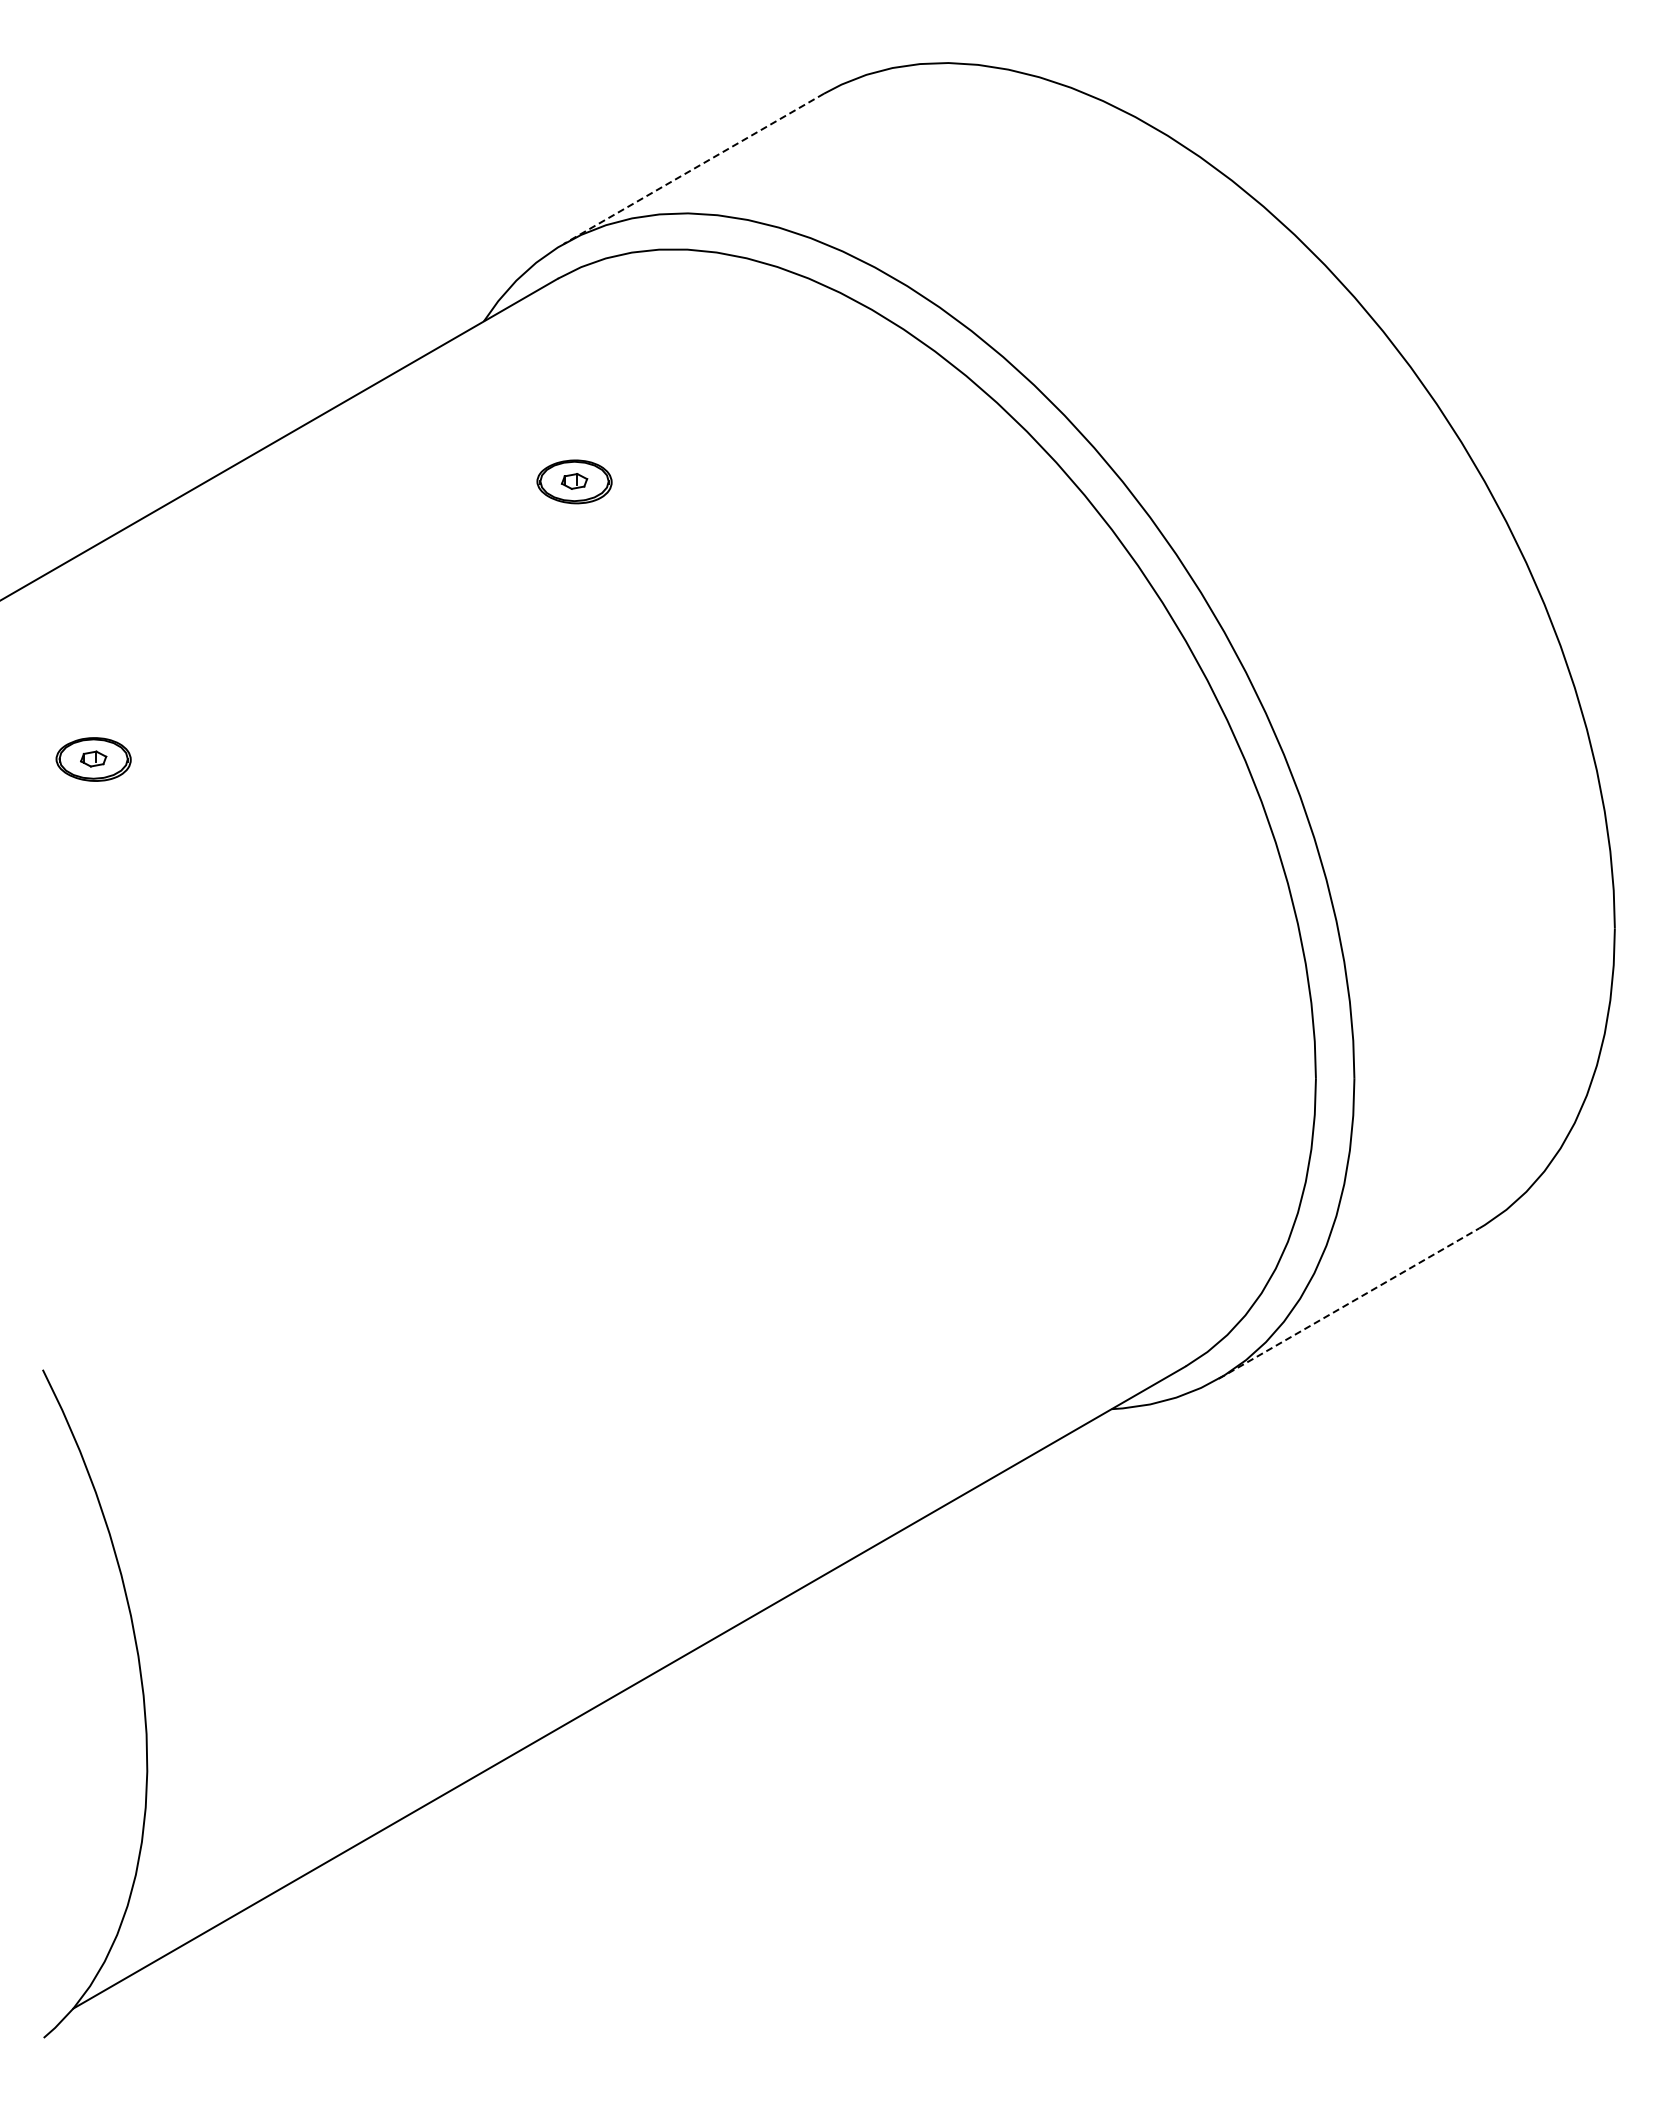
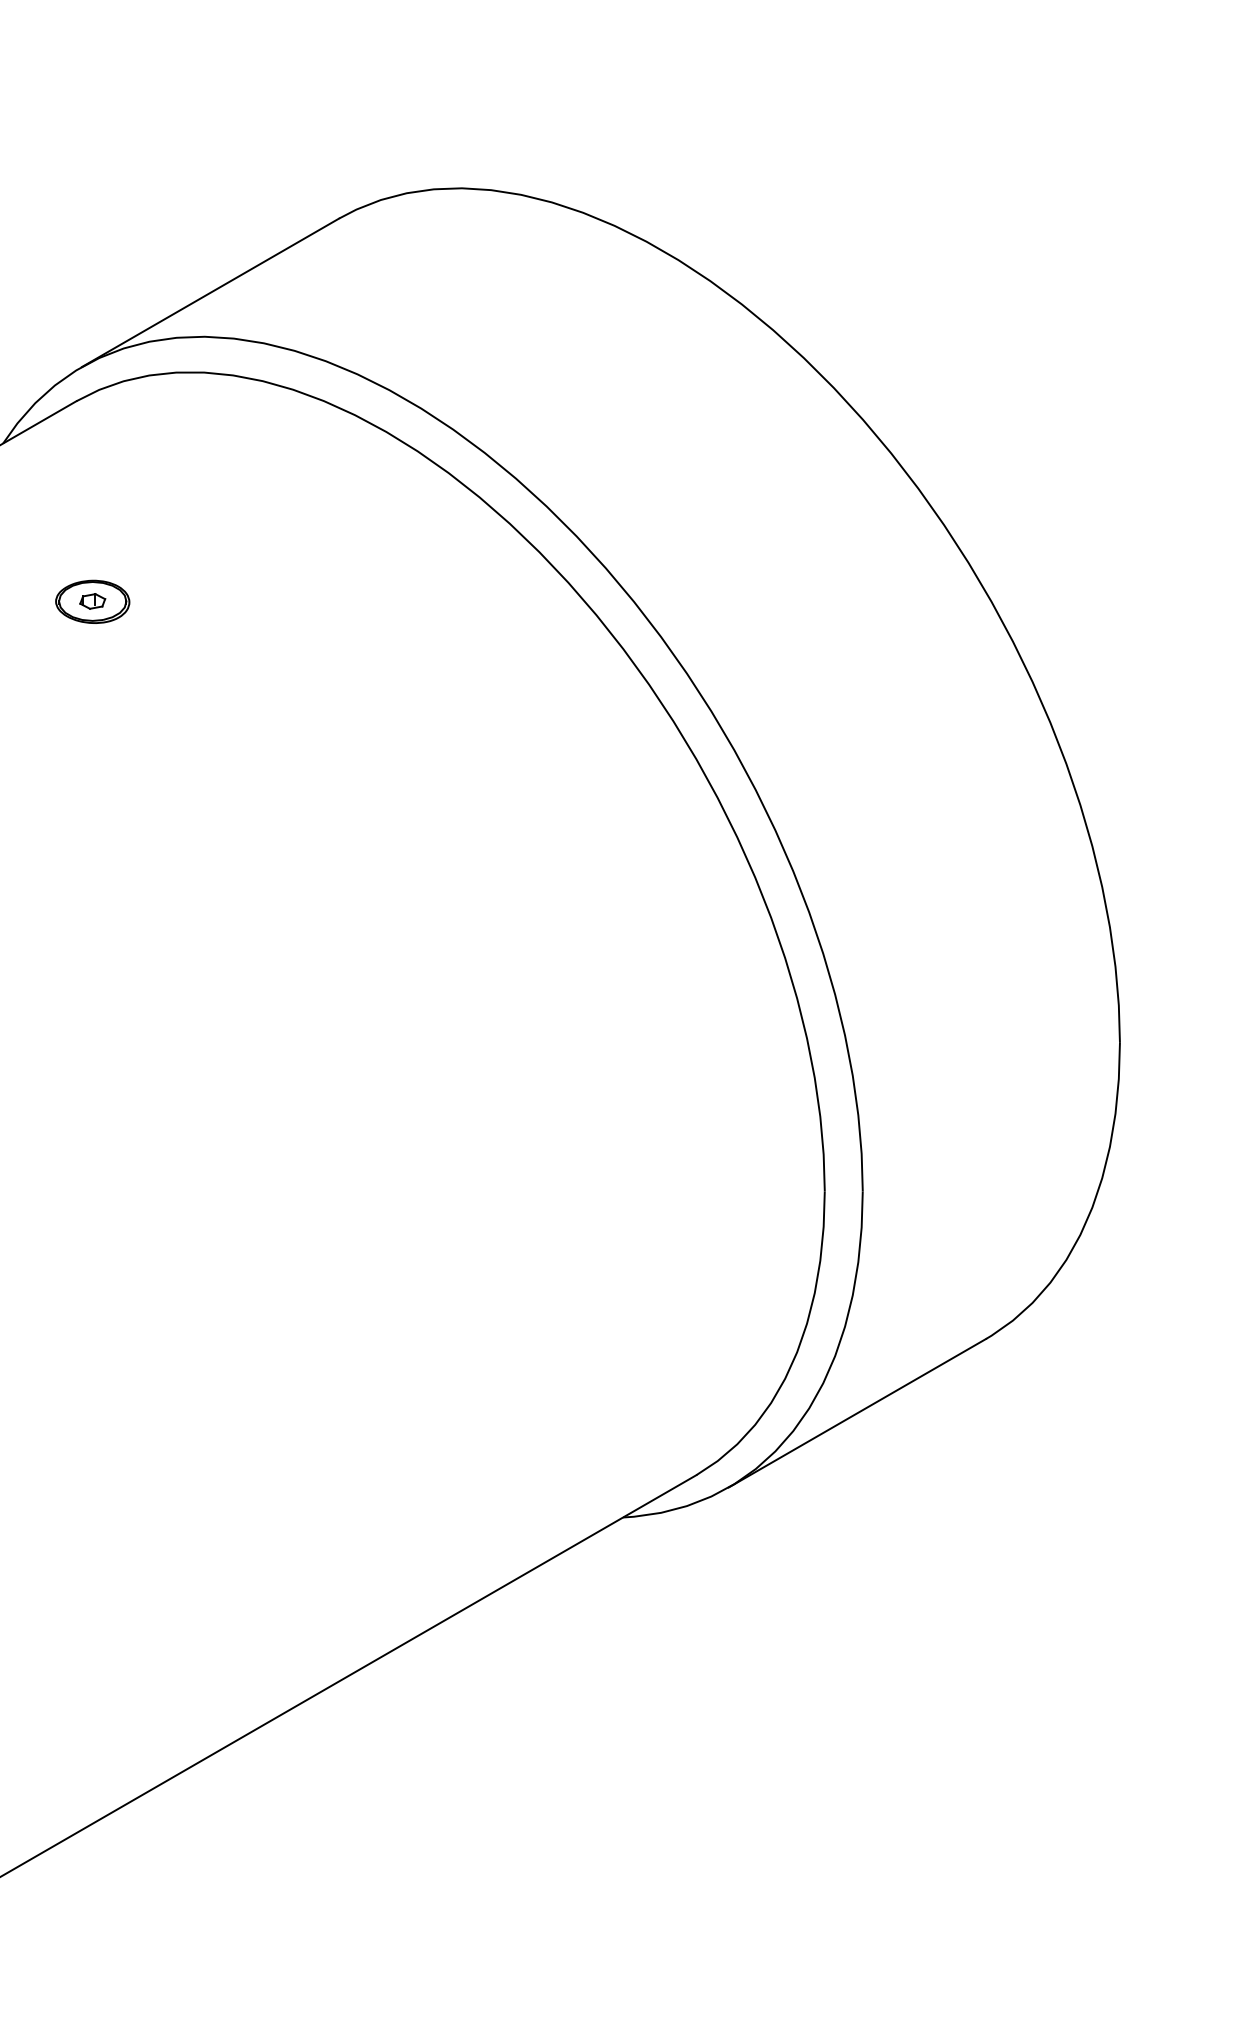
line: (693, 169) -> (210, 293), dashed -> solid
line: (1349, 1303) -> (857, 1413), dashed -> solid

